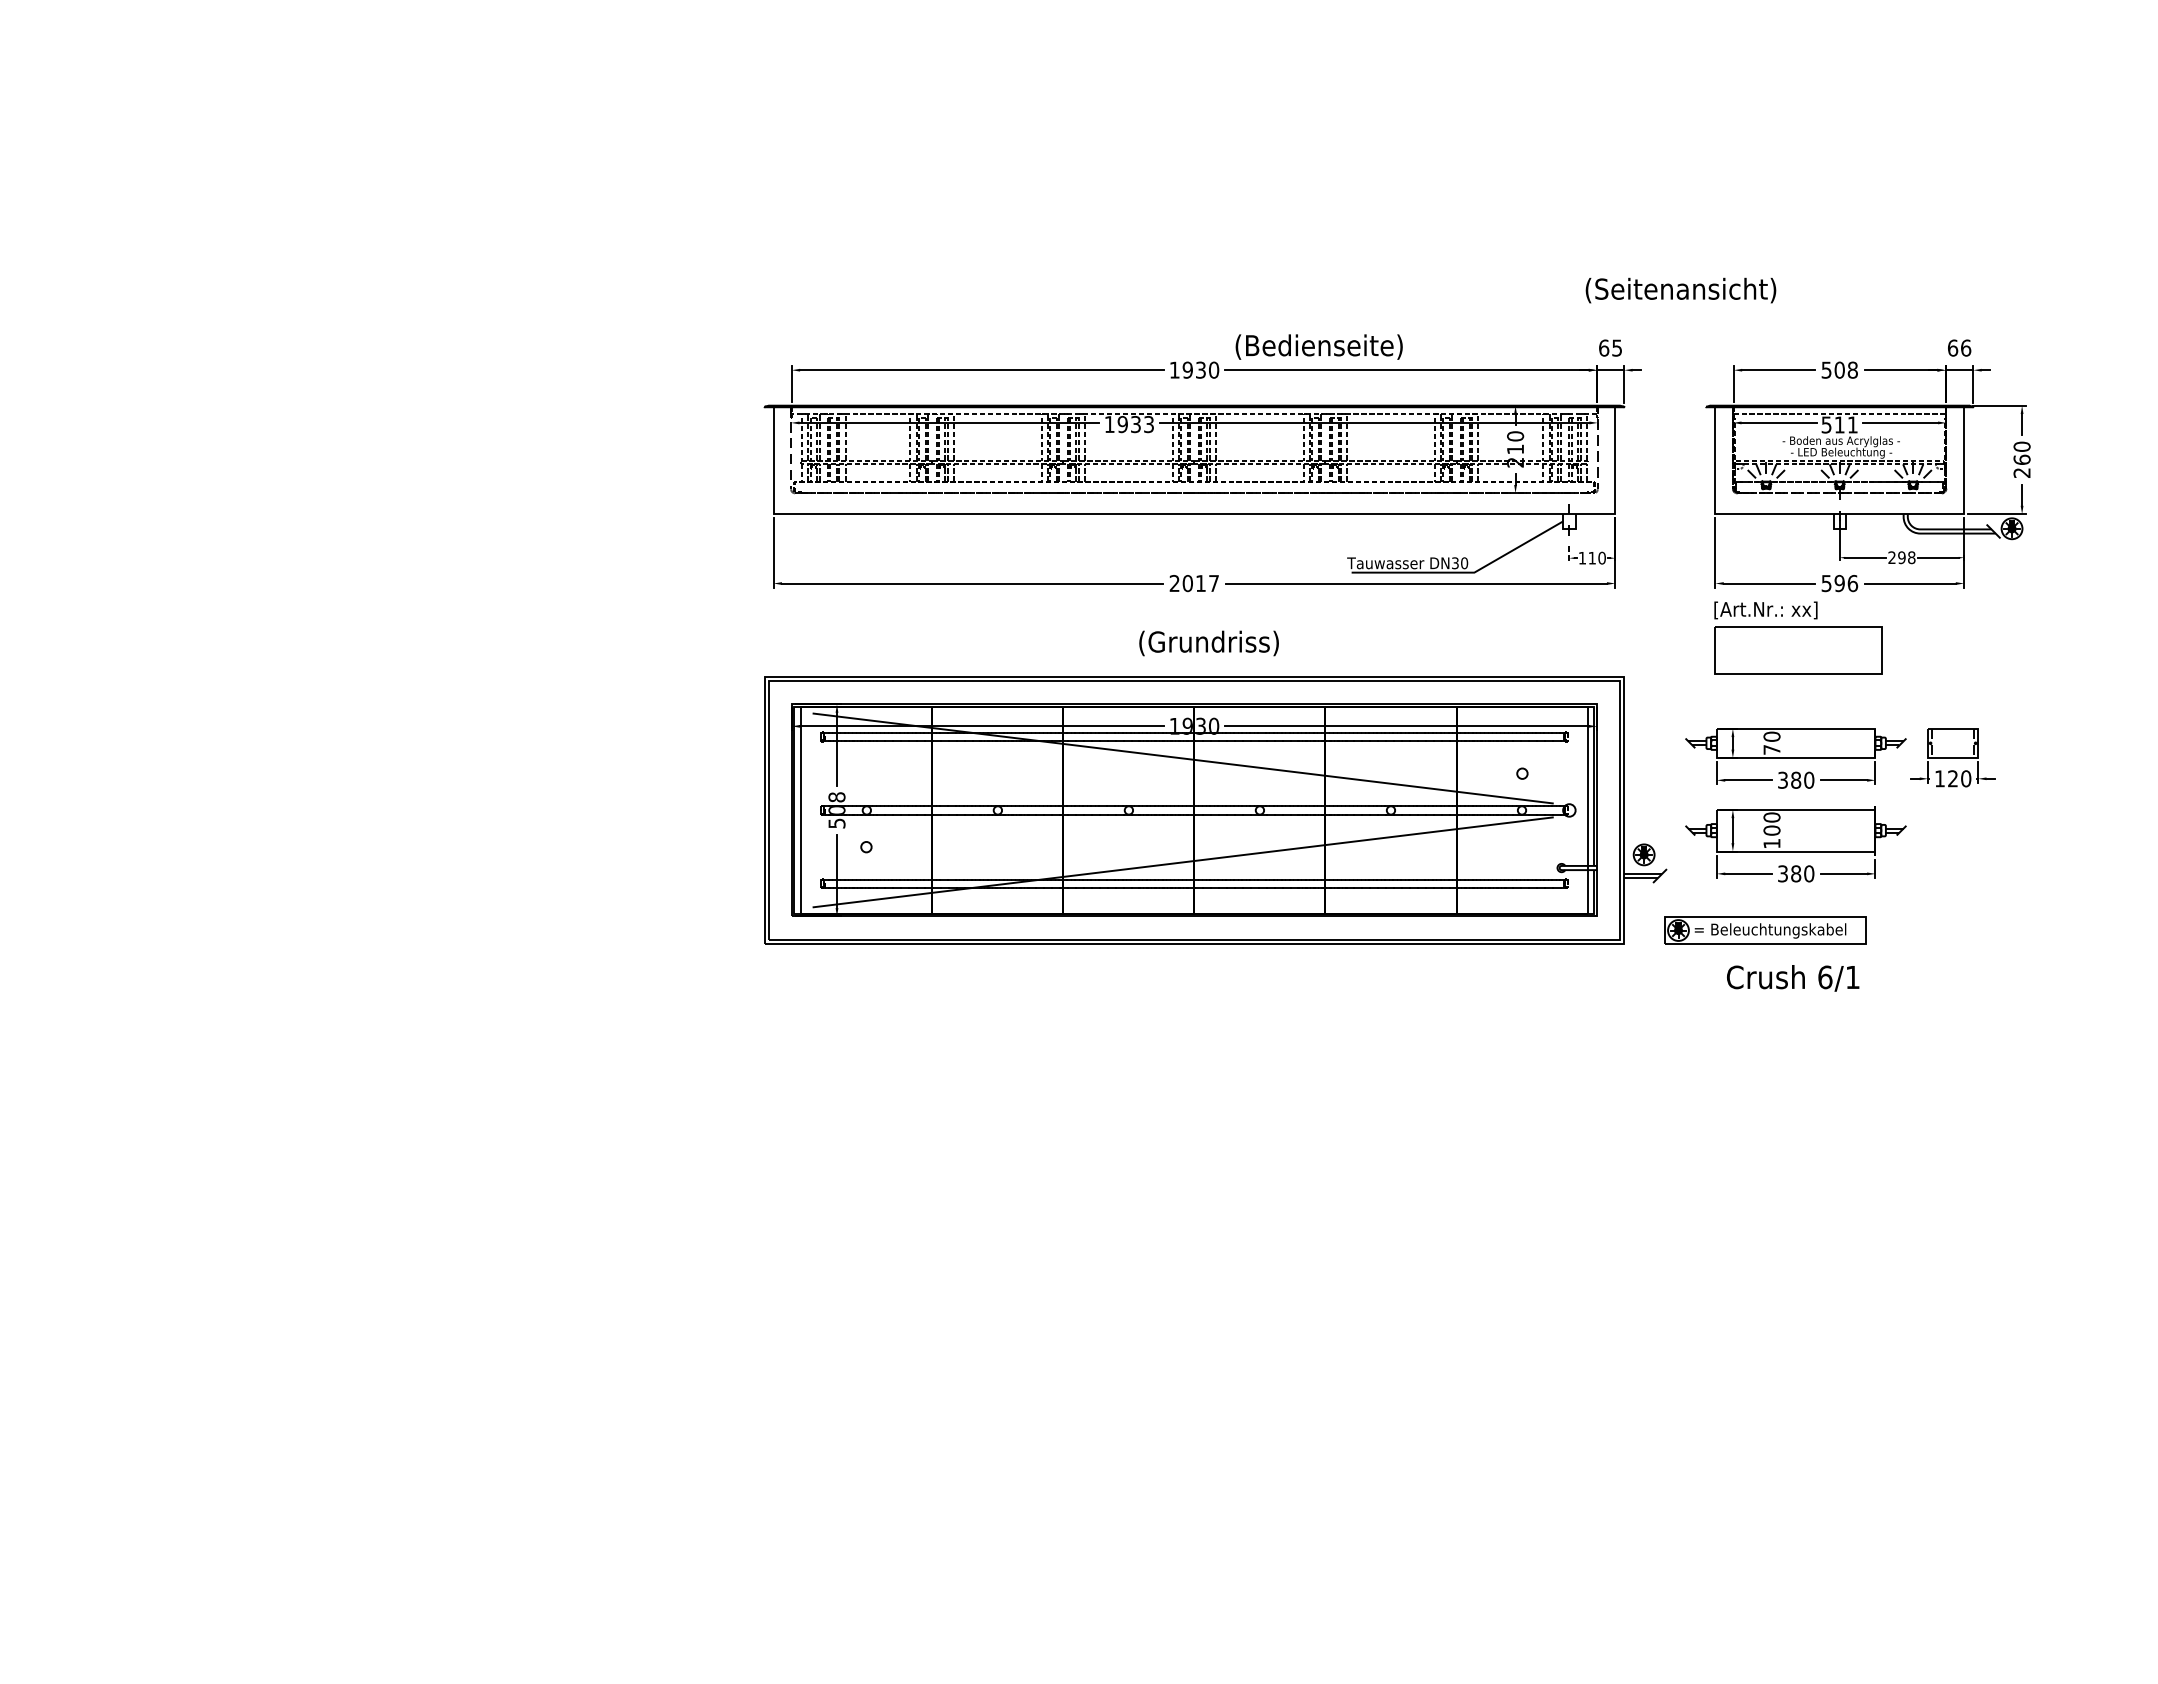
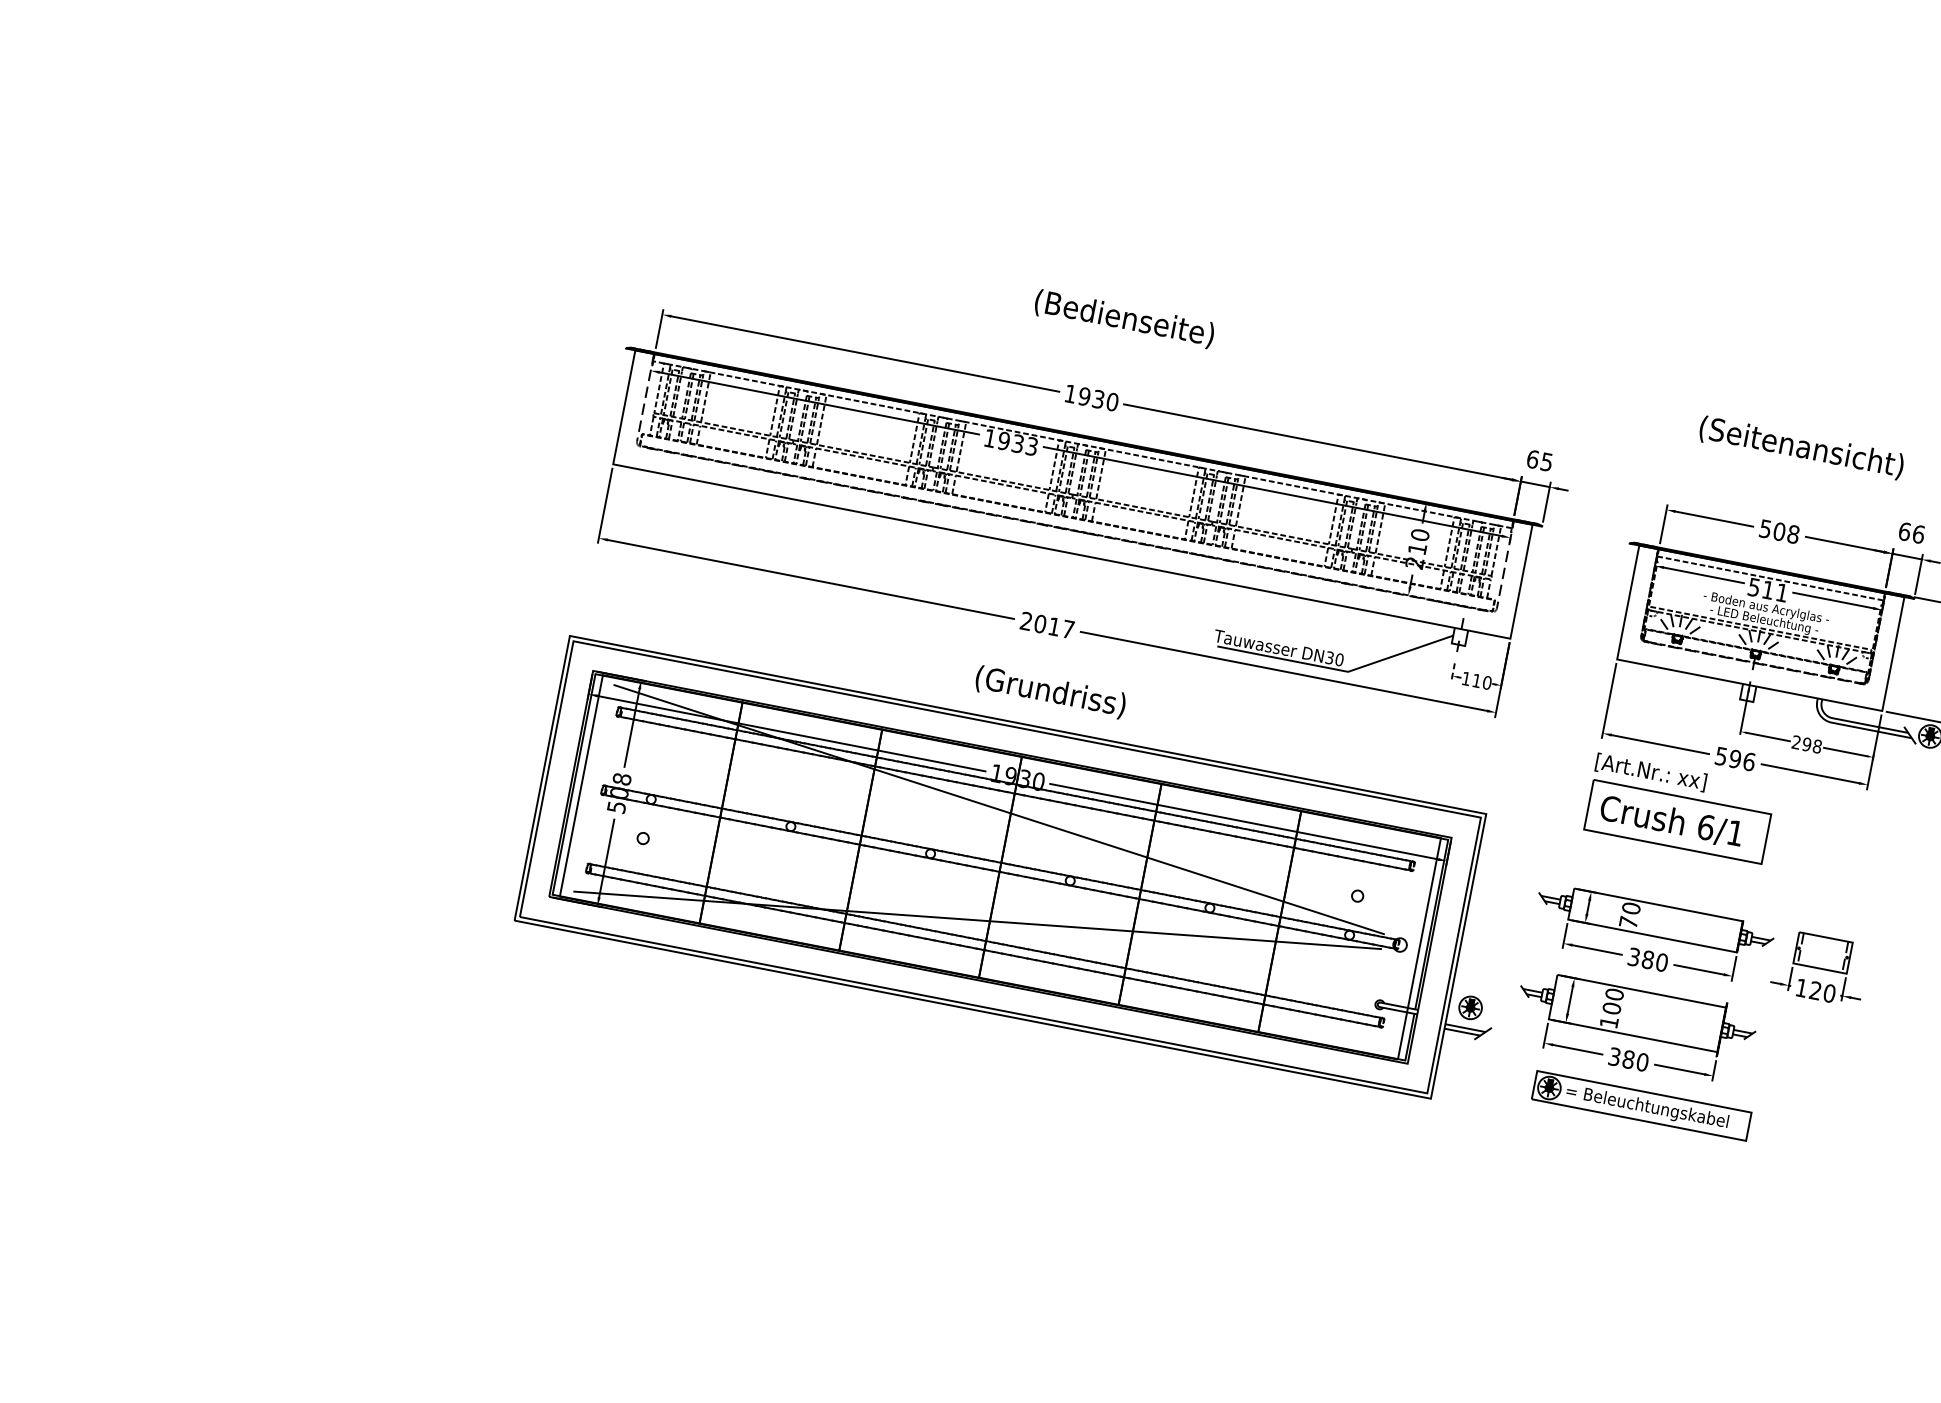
text: (1680, 290) -> (1801, 447), moved
text: (1318, 346) -> (1123, 318), moved
part: (1765, 930) -> (1642, 1106), moved
text: (1793, 978) -> (1671, 822), moved

